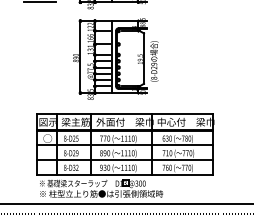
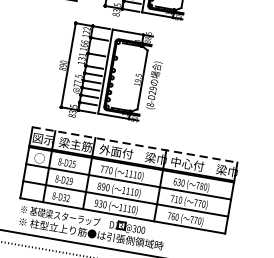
part: (115, 58) -> (109, 74), moved
line: (125, 113) -> (135, 144), solid -> dashed

